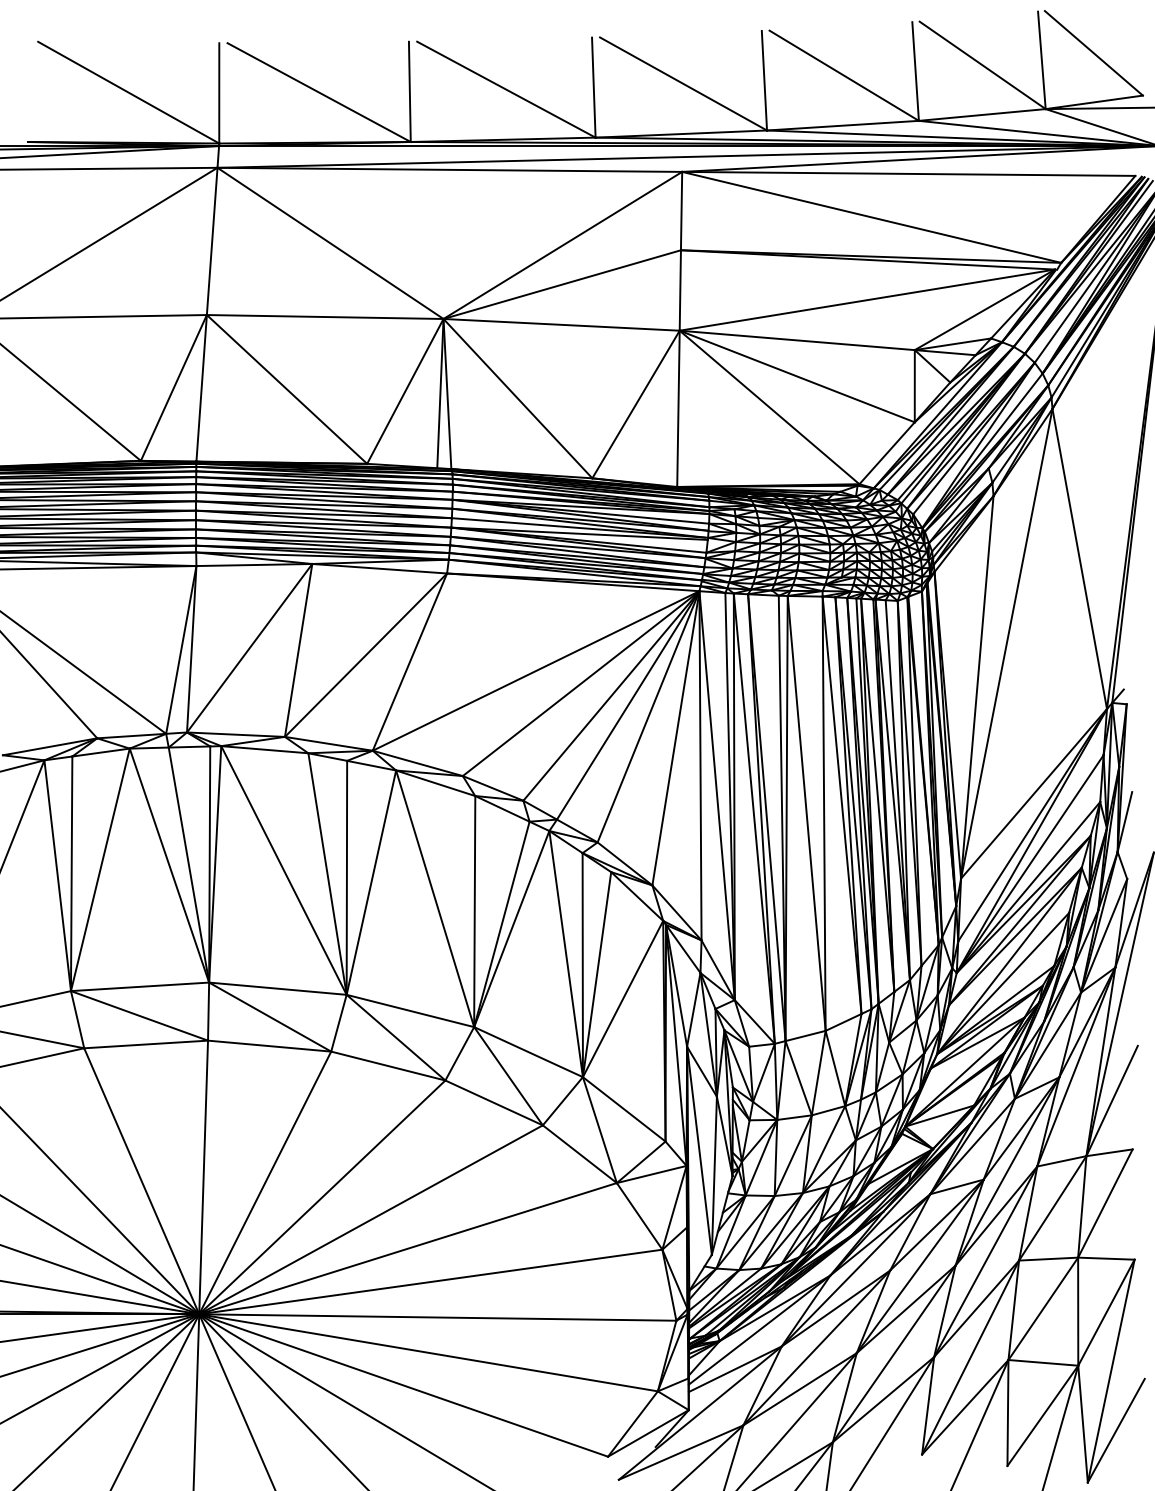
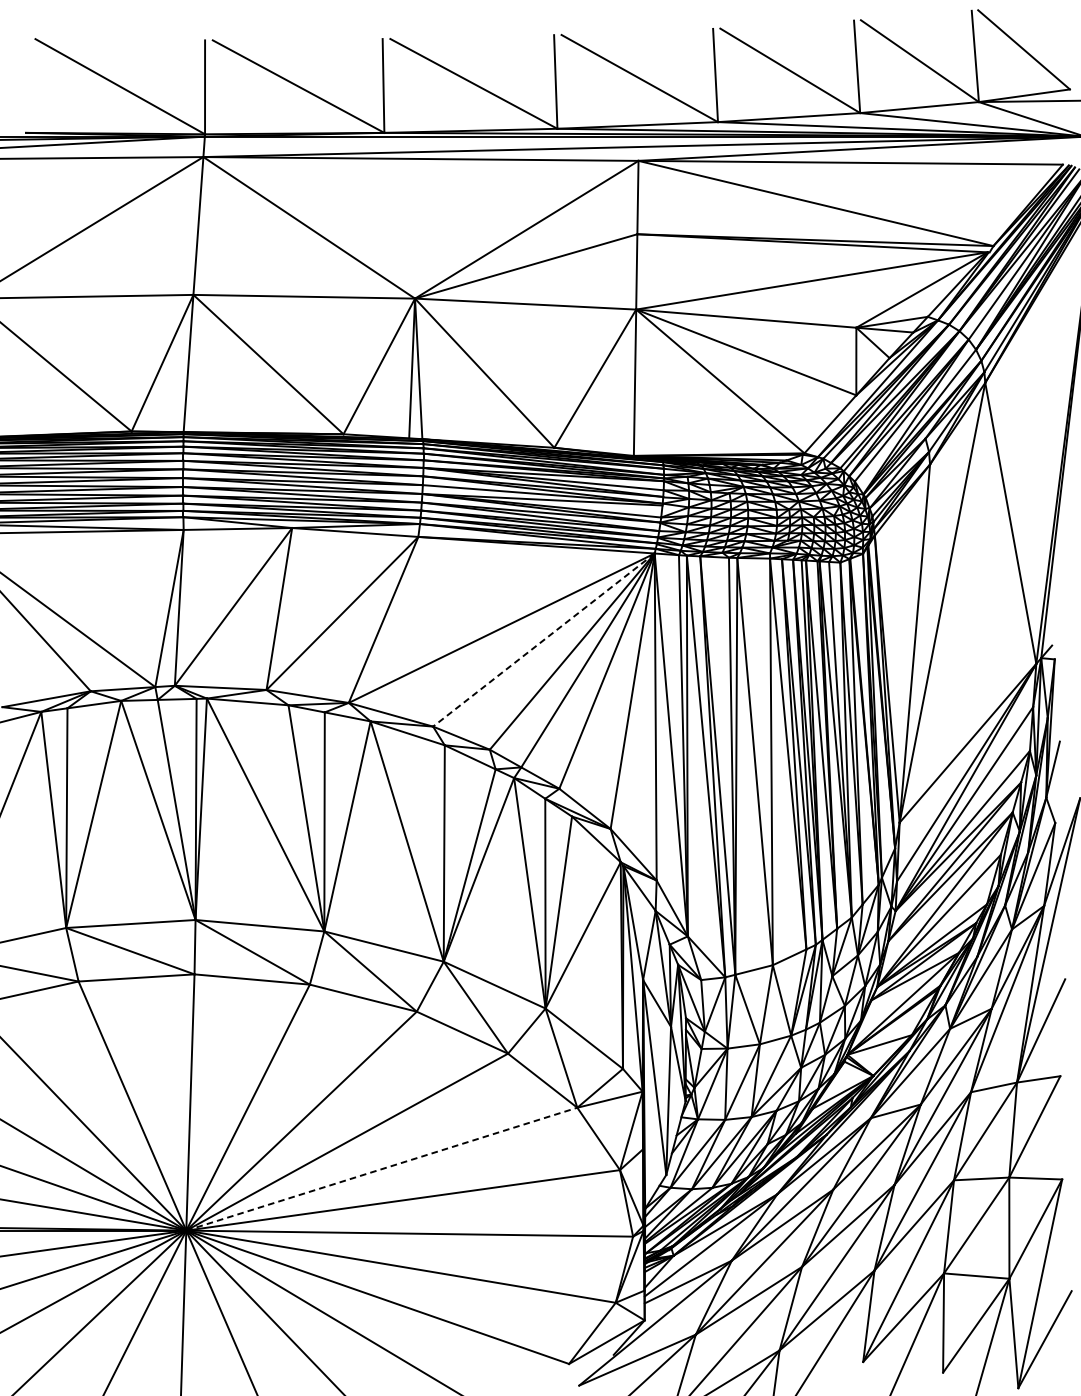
line: (580, 683) -> (543, 639), solid -> dashed
line: (408, 1248) -> (382, 1169), solid -> dashed

